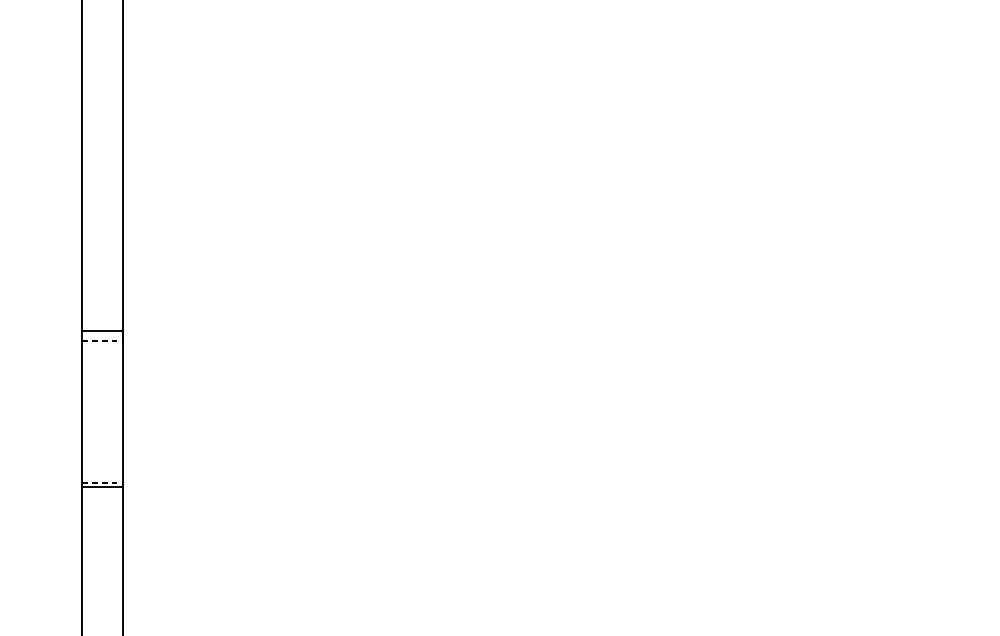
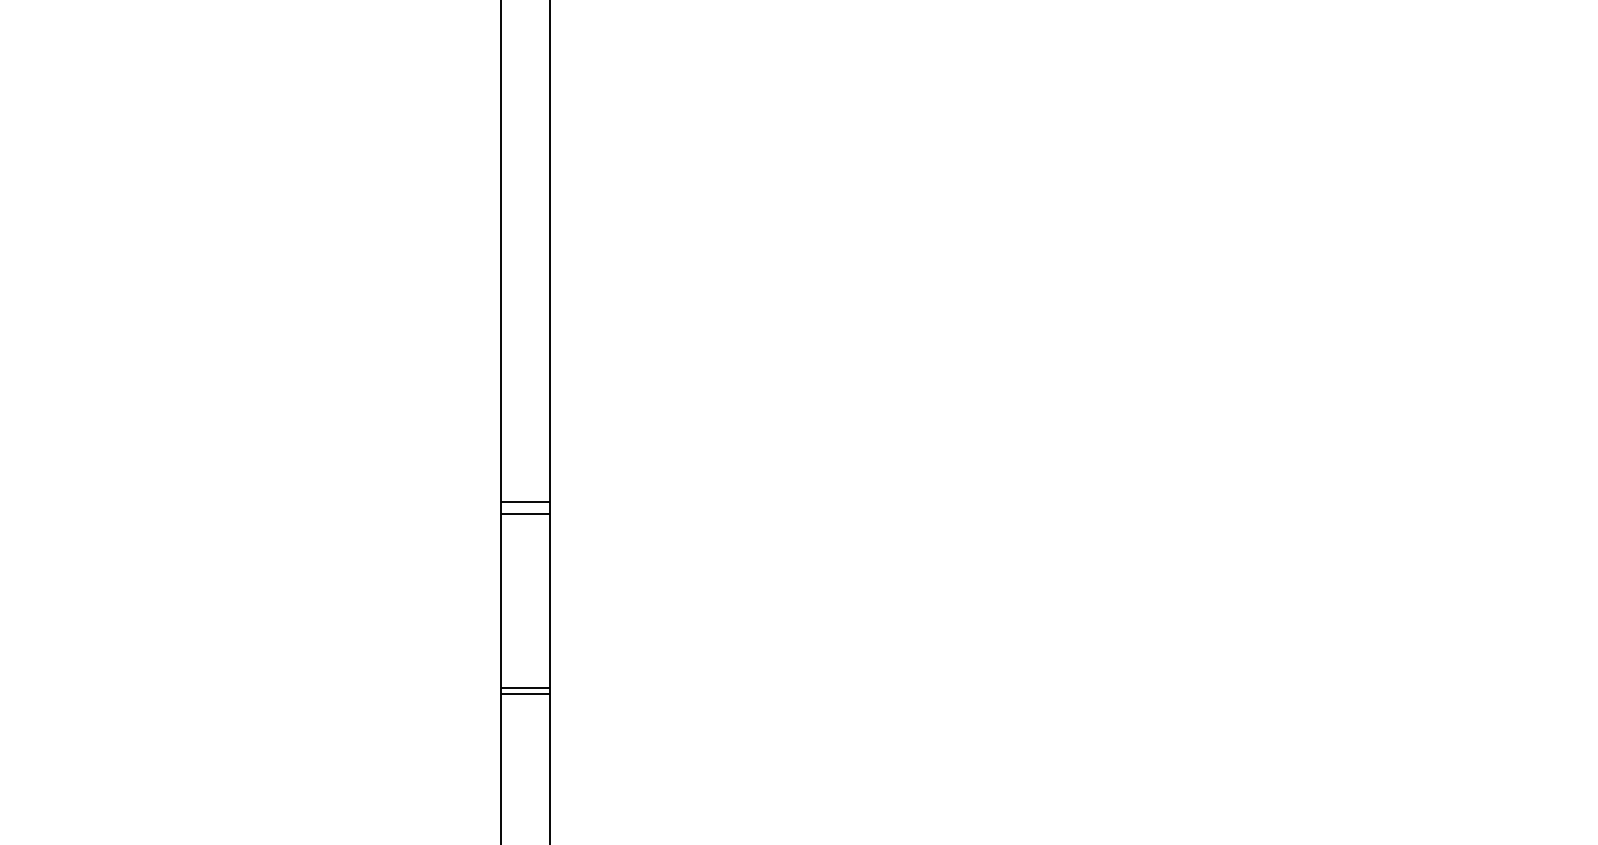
line: (102, 341) -> (525, 514), dashed -> solid
line: (102, 482) -> (525, 688), dashed -> solid

